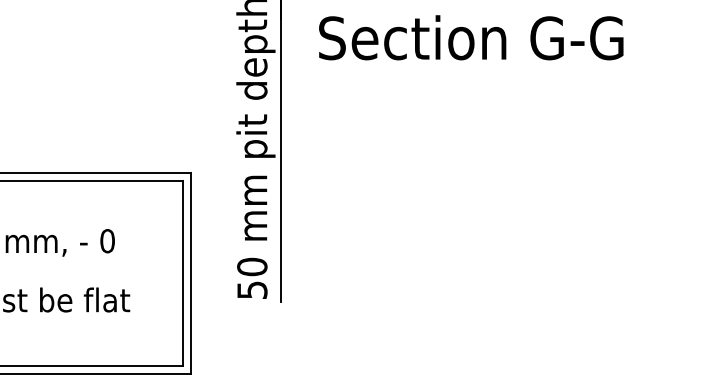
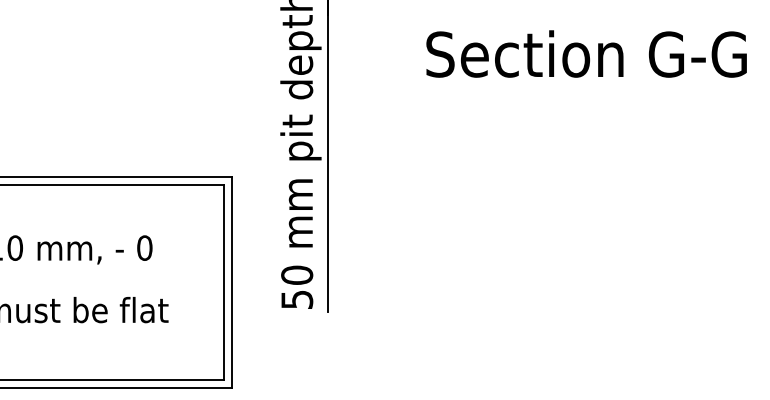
text: (471, 37) -> (586, 53), moved

